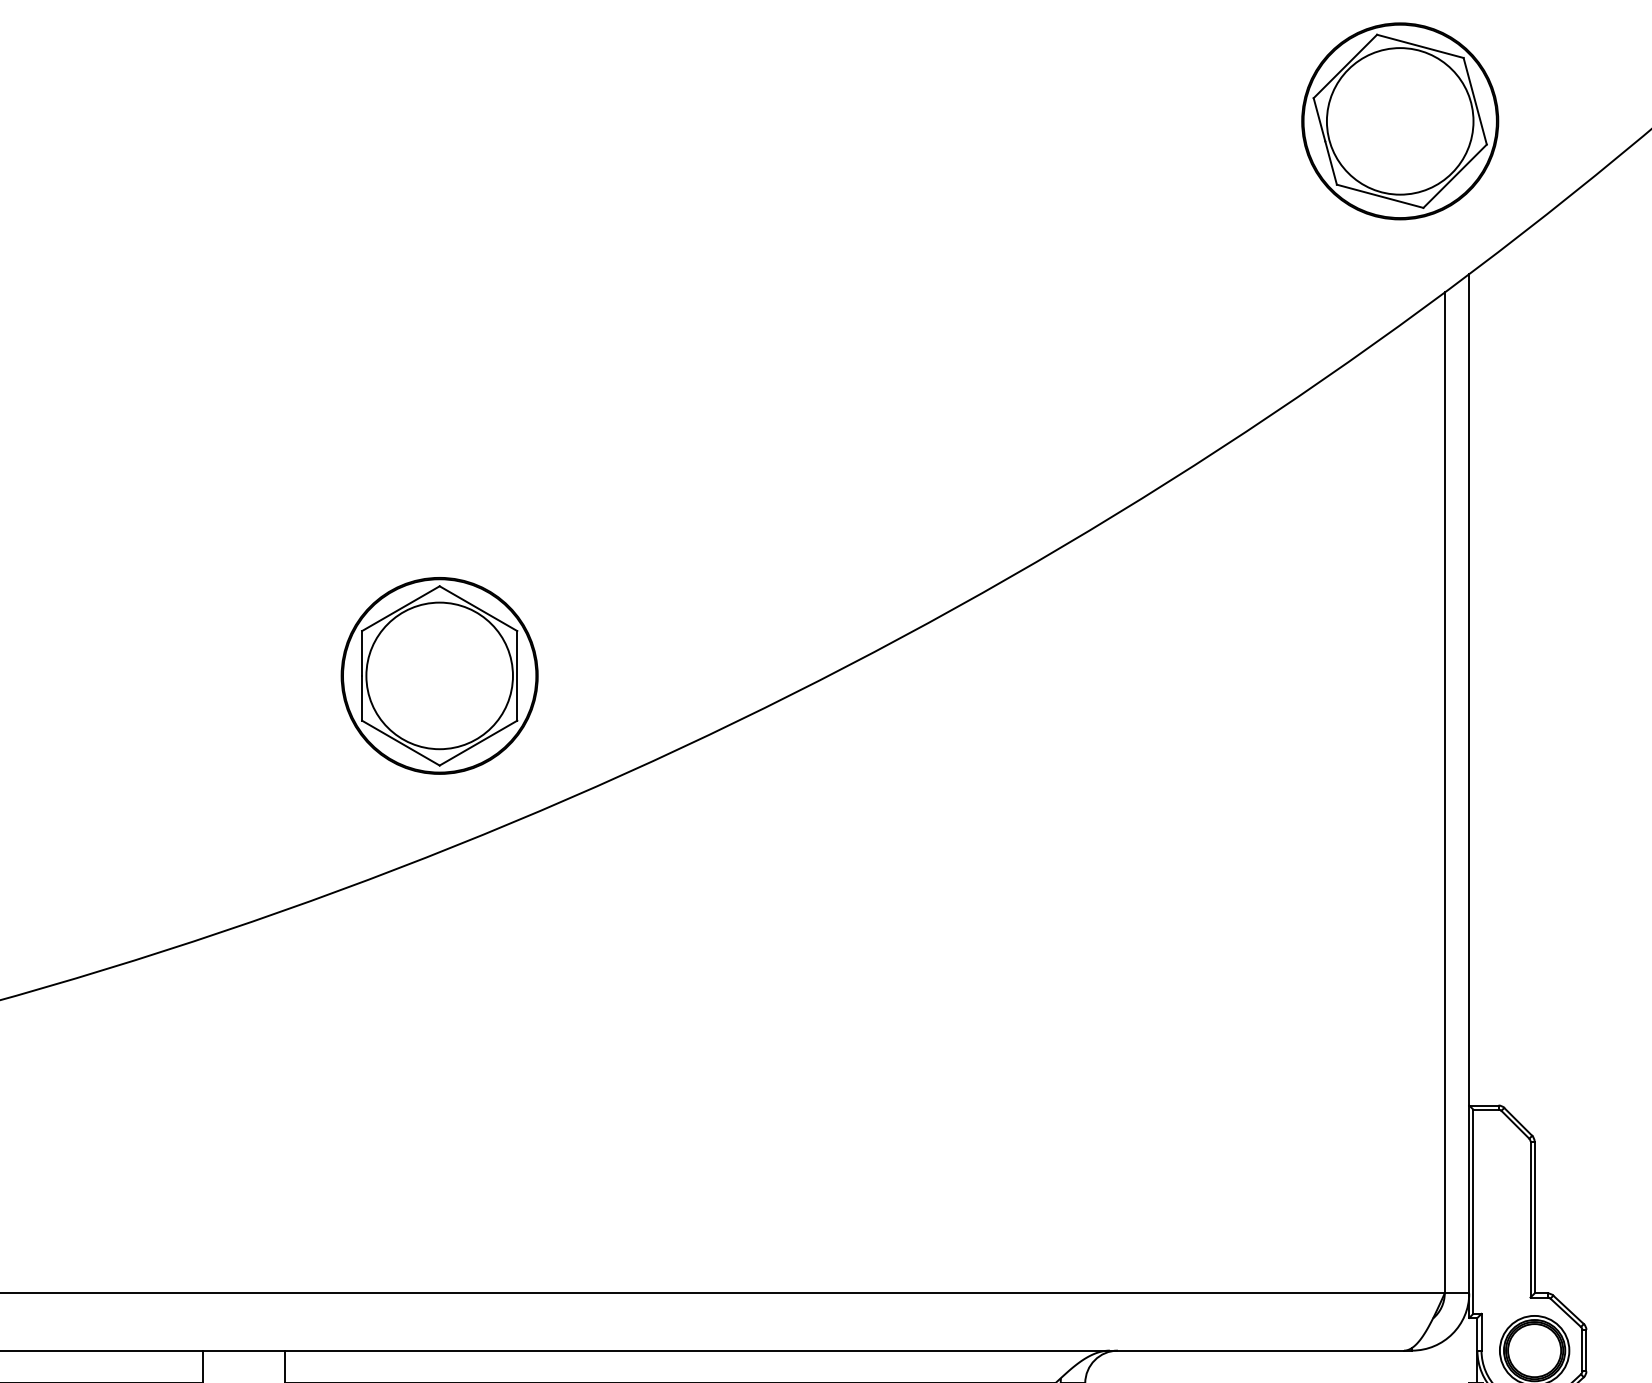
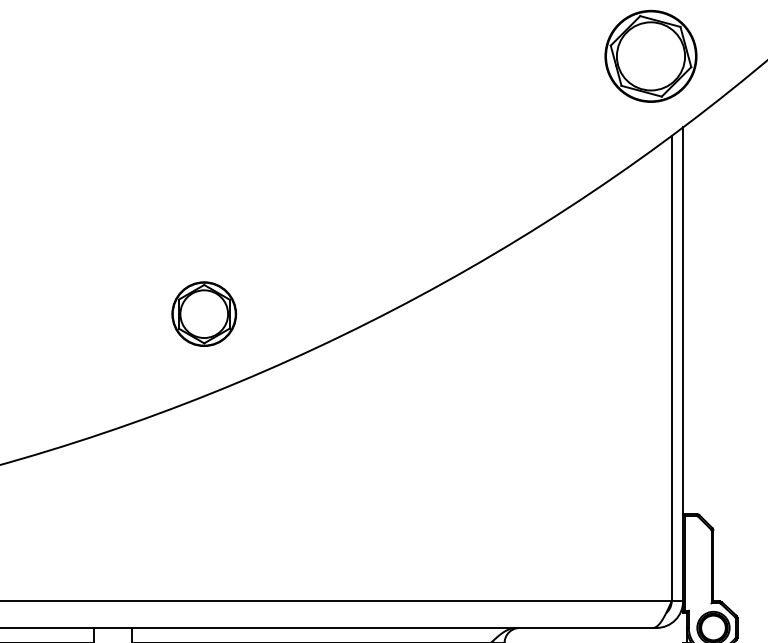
part: (437, 674) -> (203, 313), size x0.7

